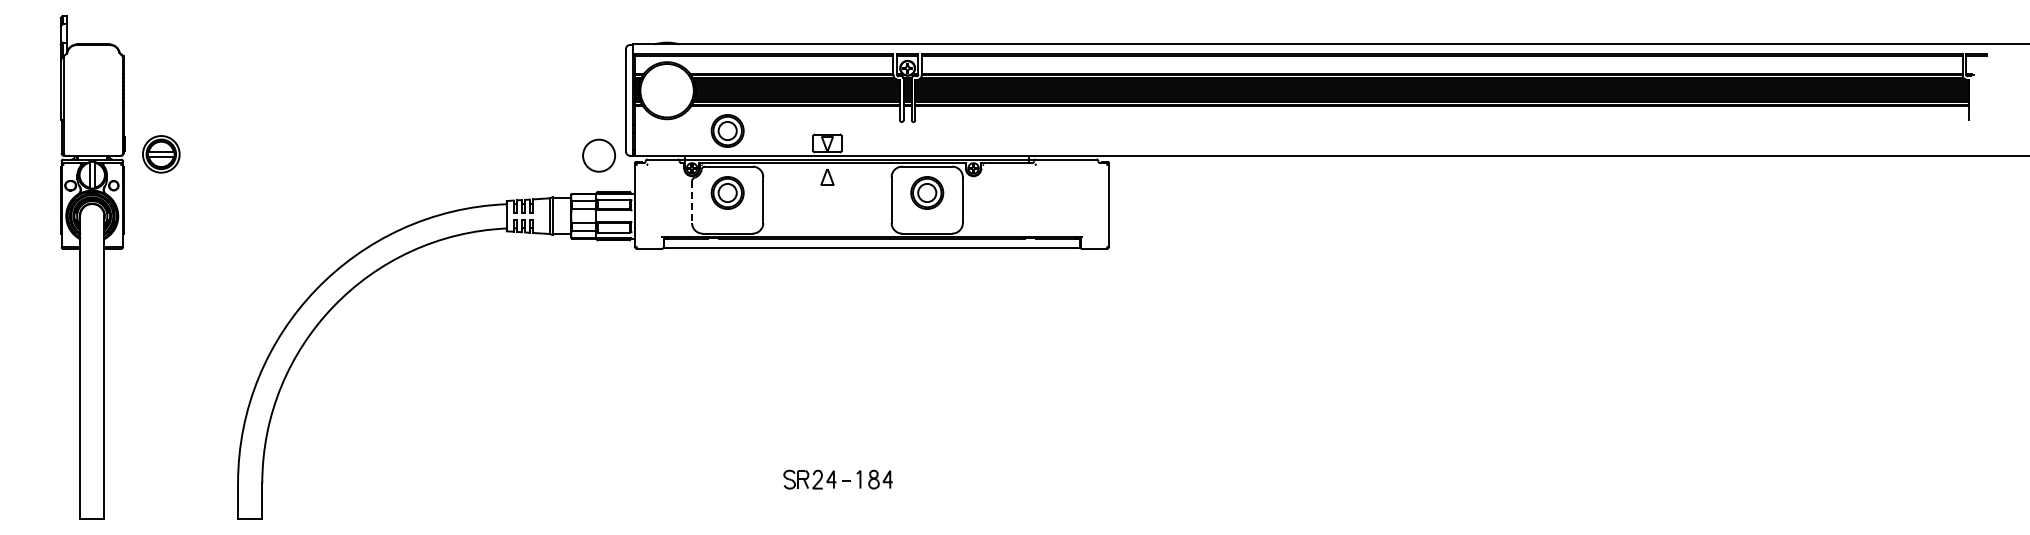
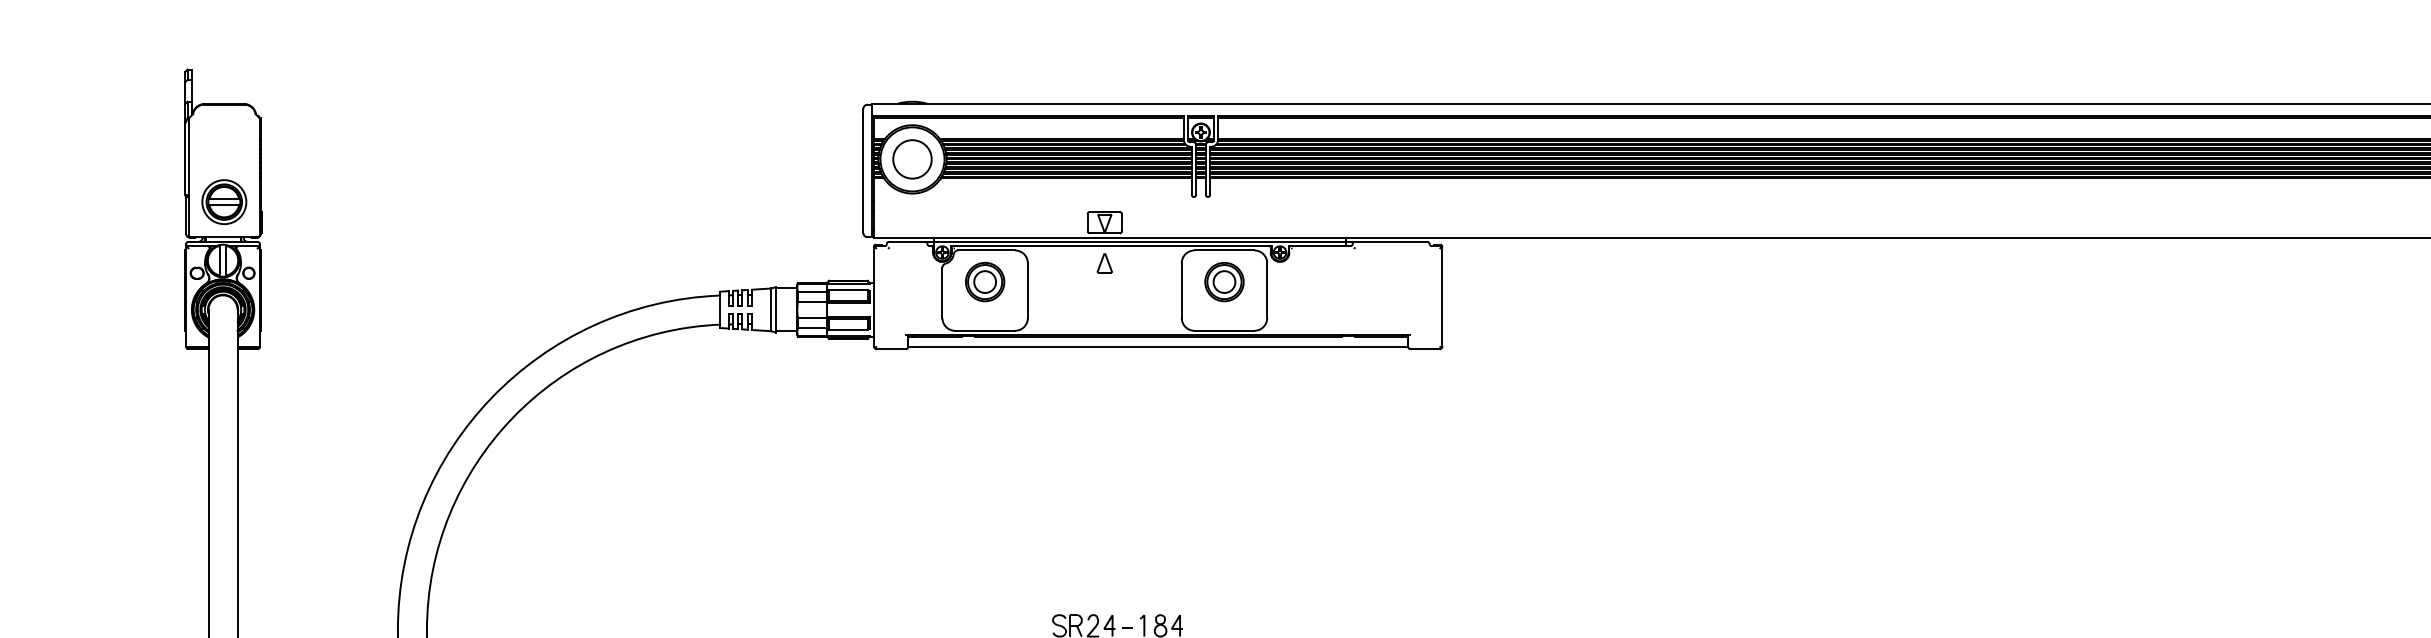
part: (727, 130) -> (984, 207), removed
part: (161, 154) -> (224, 202), moved
circle: (598, 155) -> (911, 159), moved
line: (692, 202) -> (942, 293), dashed -> solid

